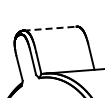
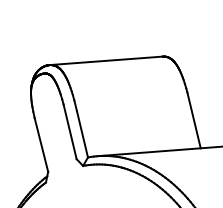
line: (50, 28) -> (107, 60), dashed -> solid

